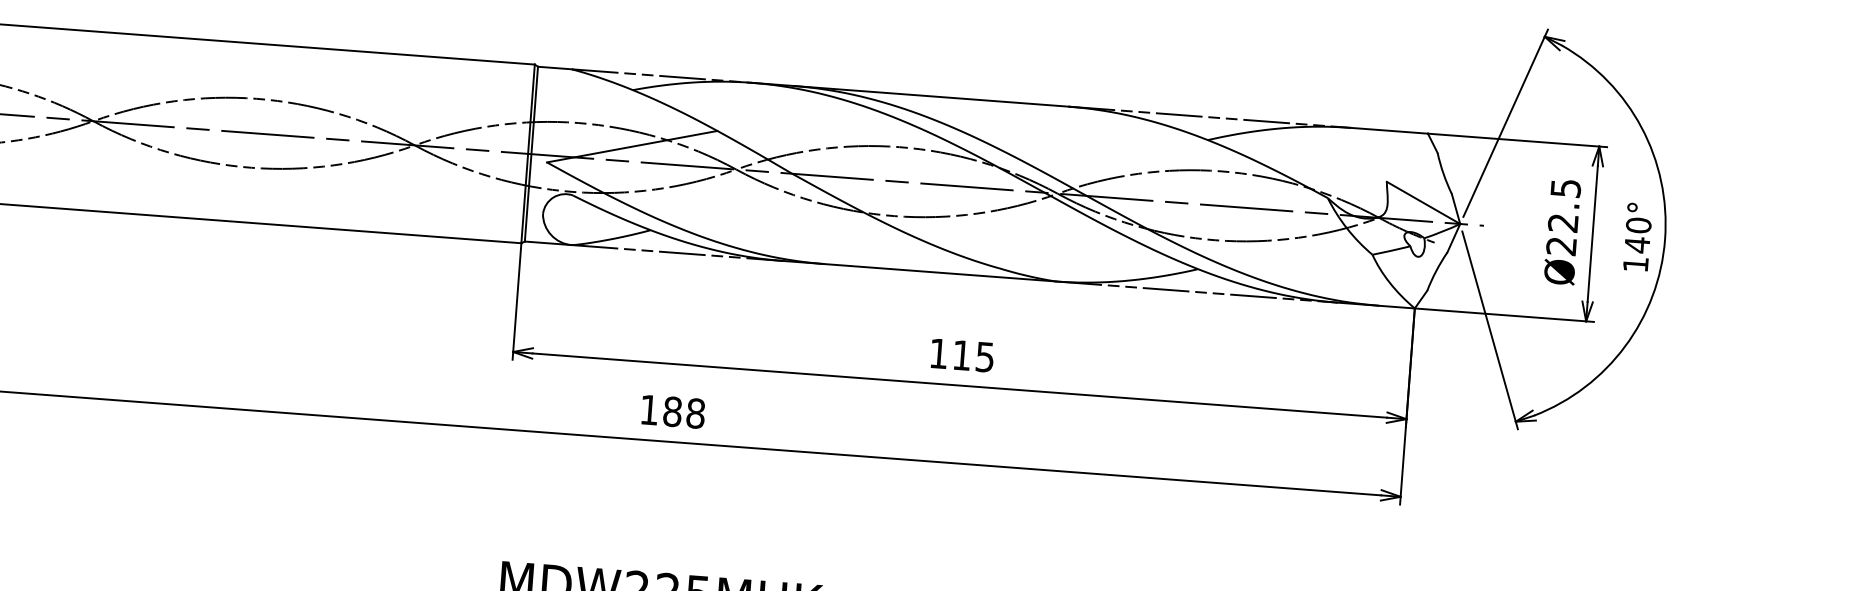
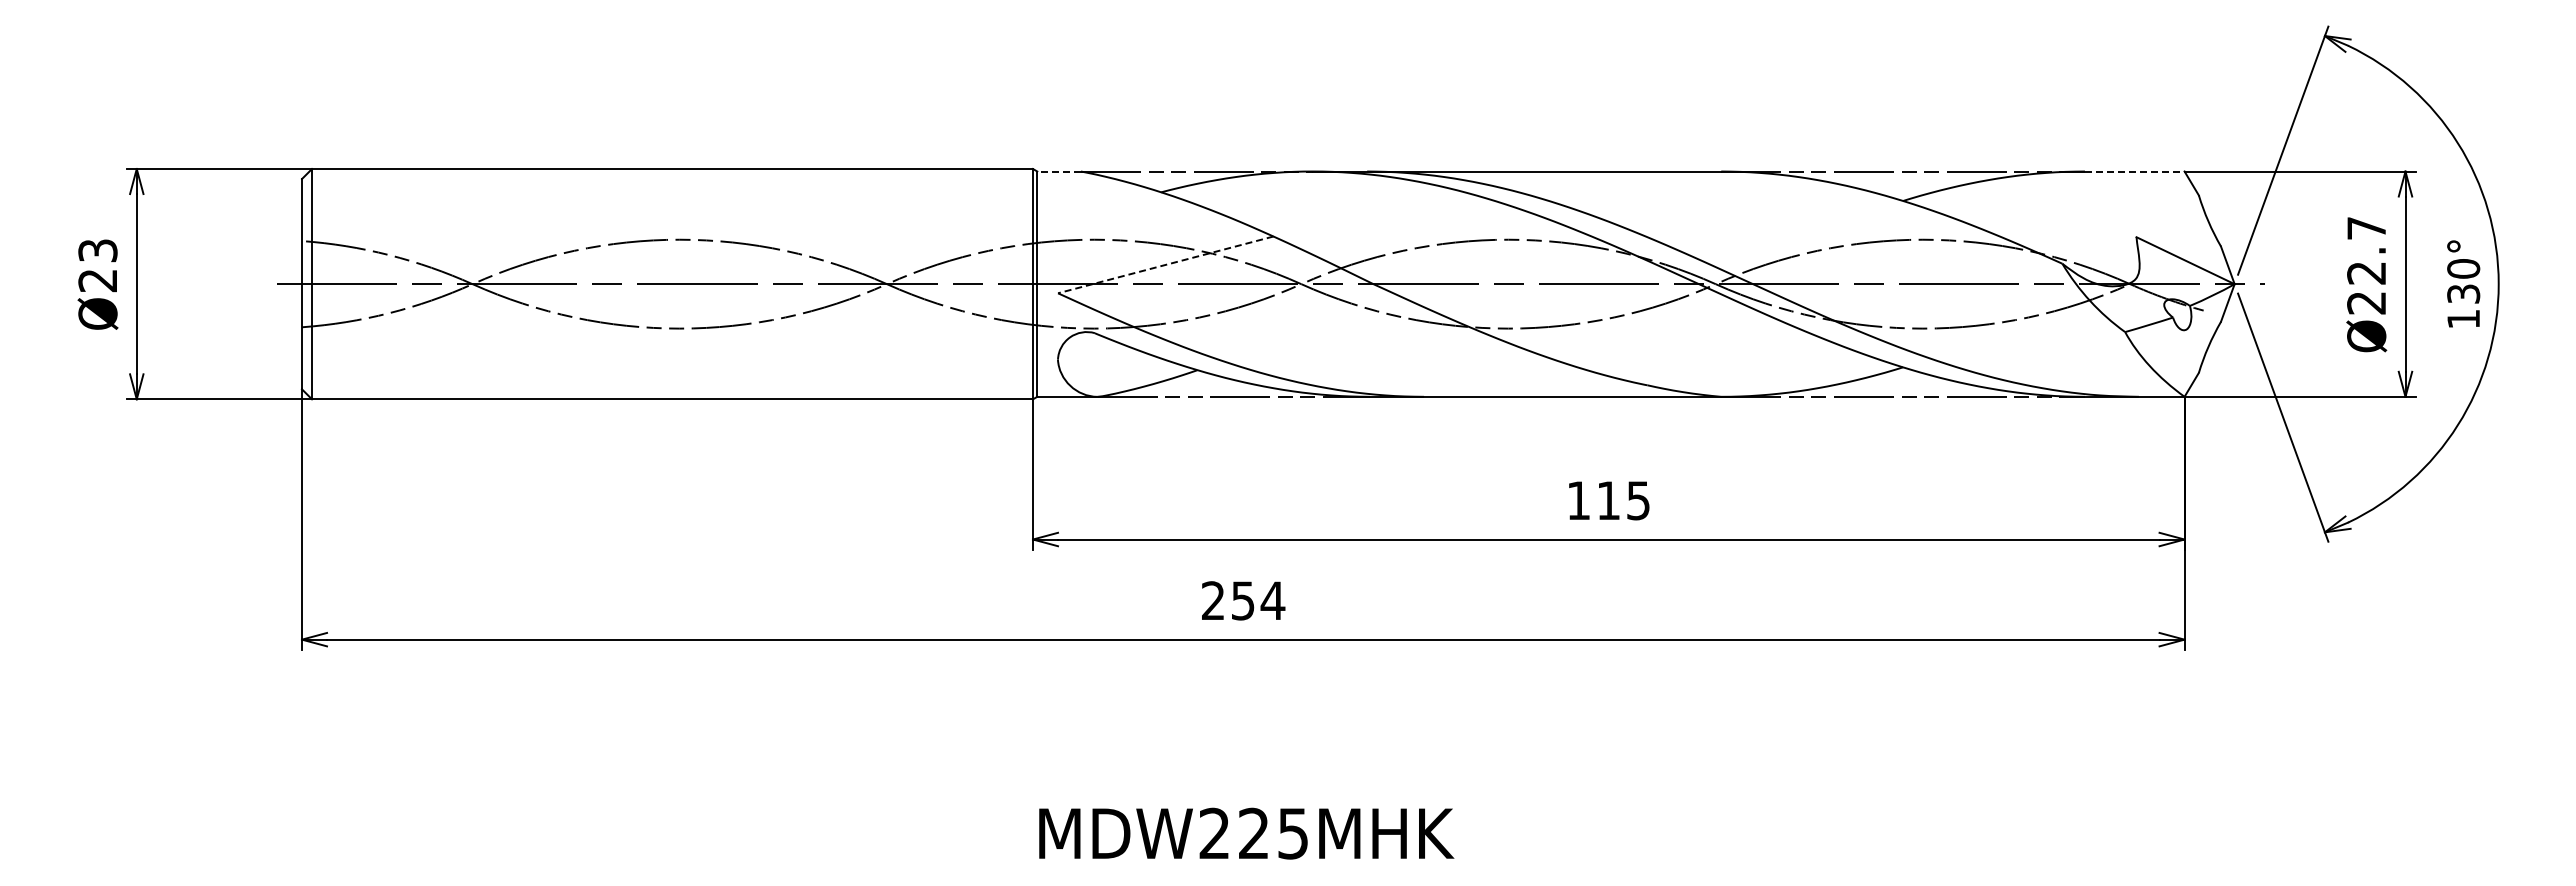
line: (555, 68) -> (1059, 171), solid -> dashed
line: (1389, 130) -> (2134, 171), solid -> dashed
line: (631, 147) -> (1165, 265), solid -> dashed
text: (1565, 188) -> (2366, 228), Ø22.5 -> Ø22.7
text: (1637, 244) -> (2463, 293), 140° -> 130°
text: (672, 411) -> (1243, 600), 188 -> 254

